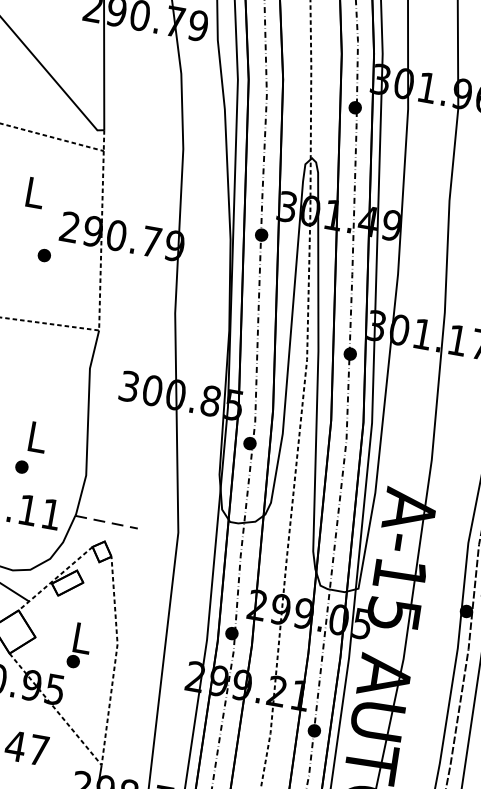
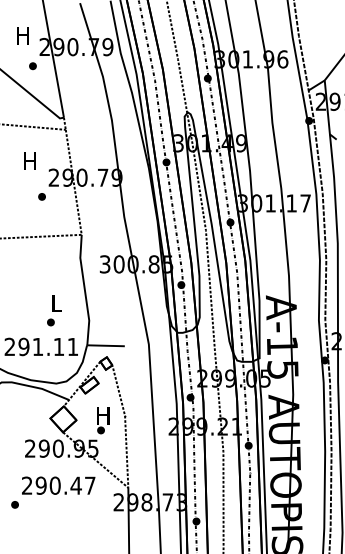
part: (67, 35) -> (32, 66), added
text: (34, 191) -> (29, 160), L -> H
line: (105, 521) -> (105, 345), dashed -> solid
text: (81, 637) -> (103, 415), L -> H

